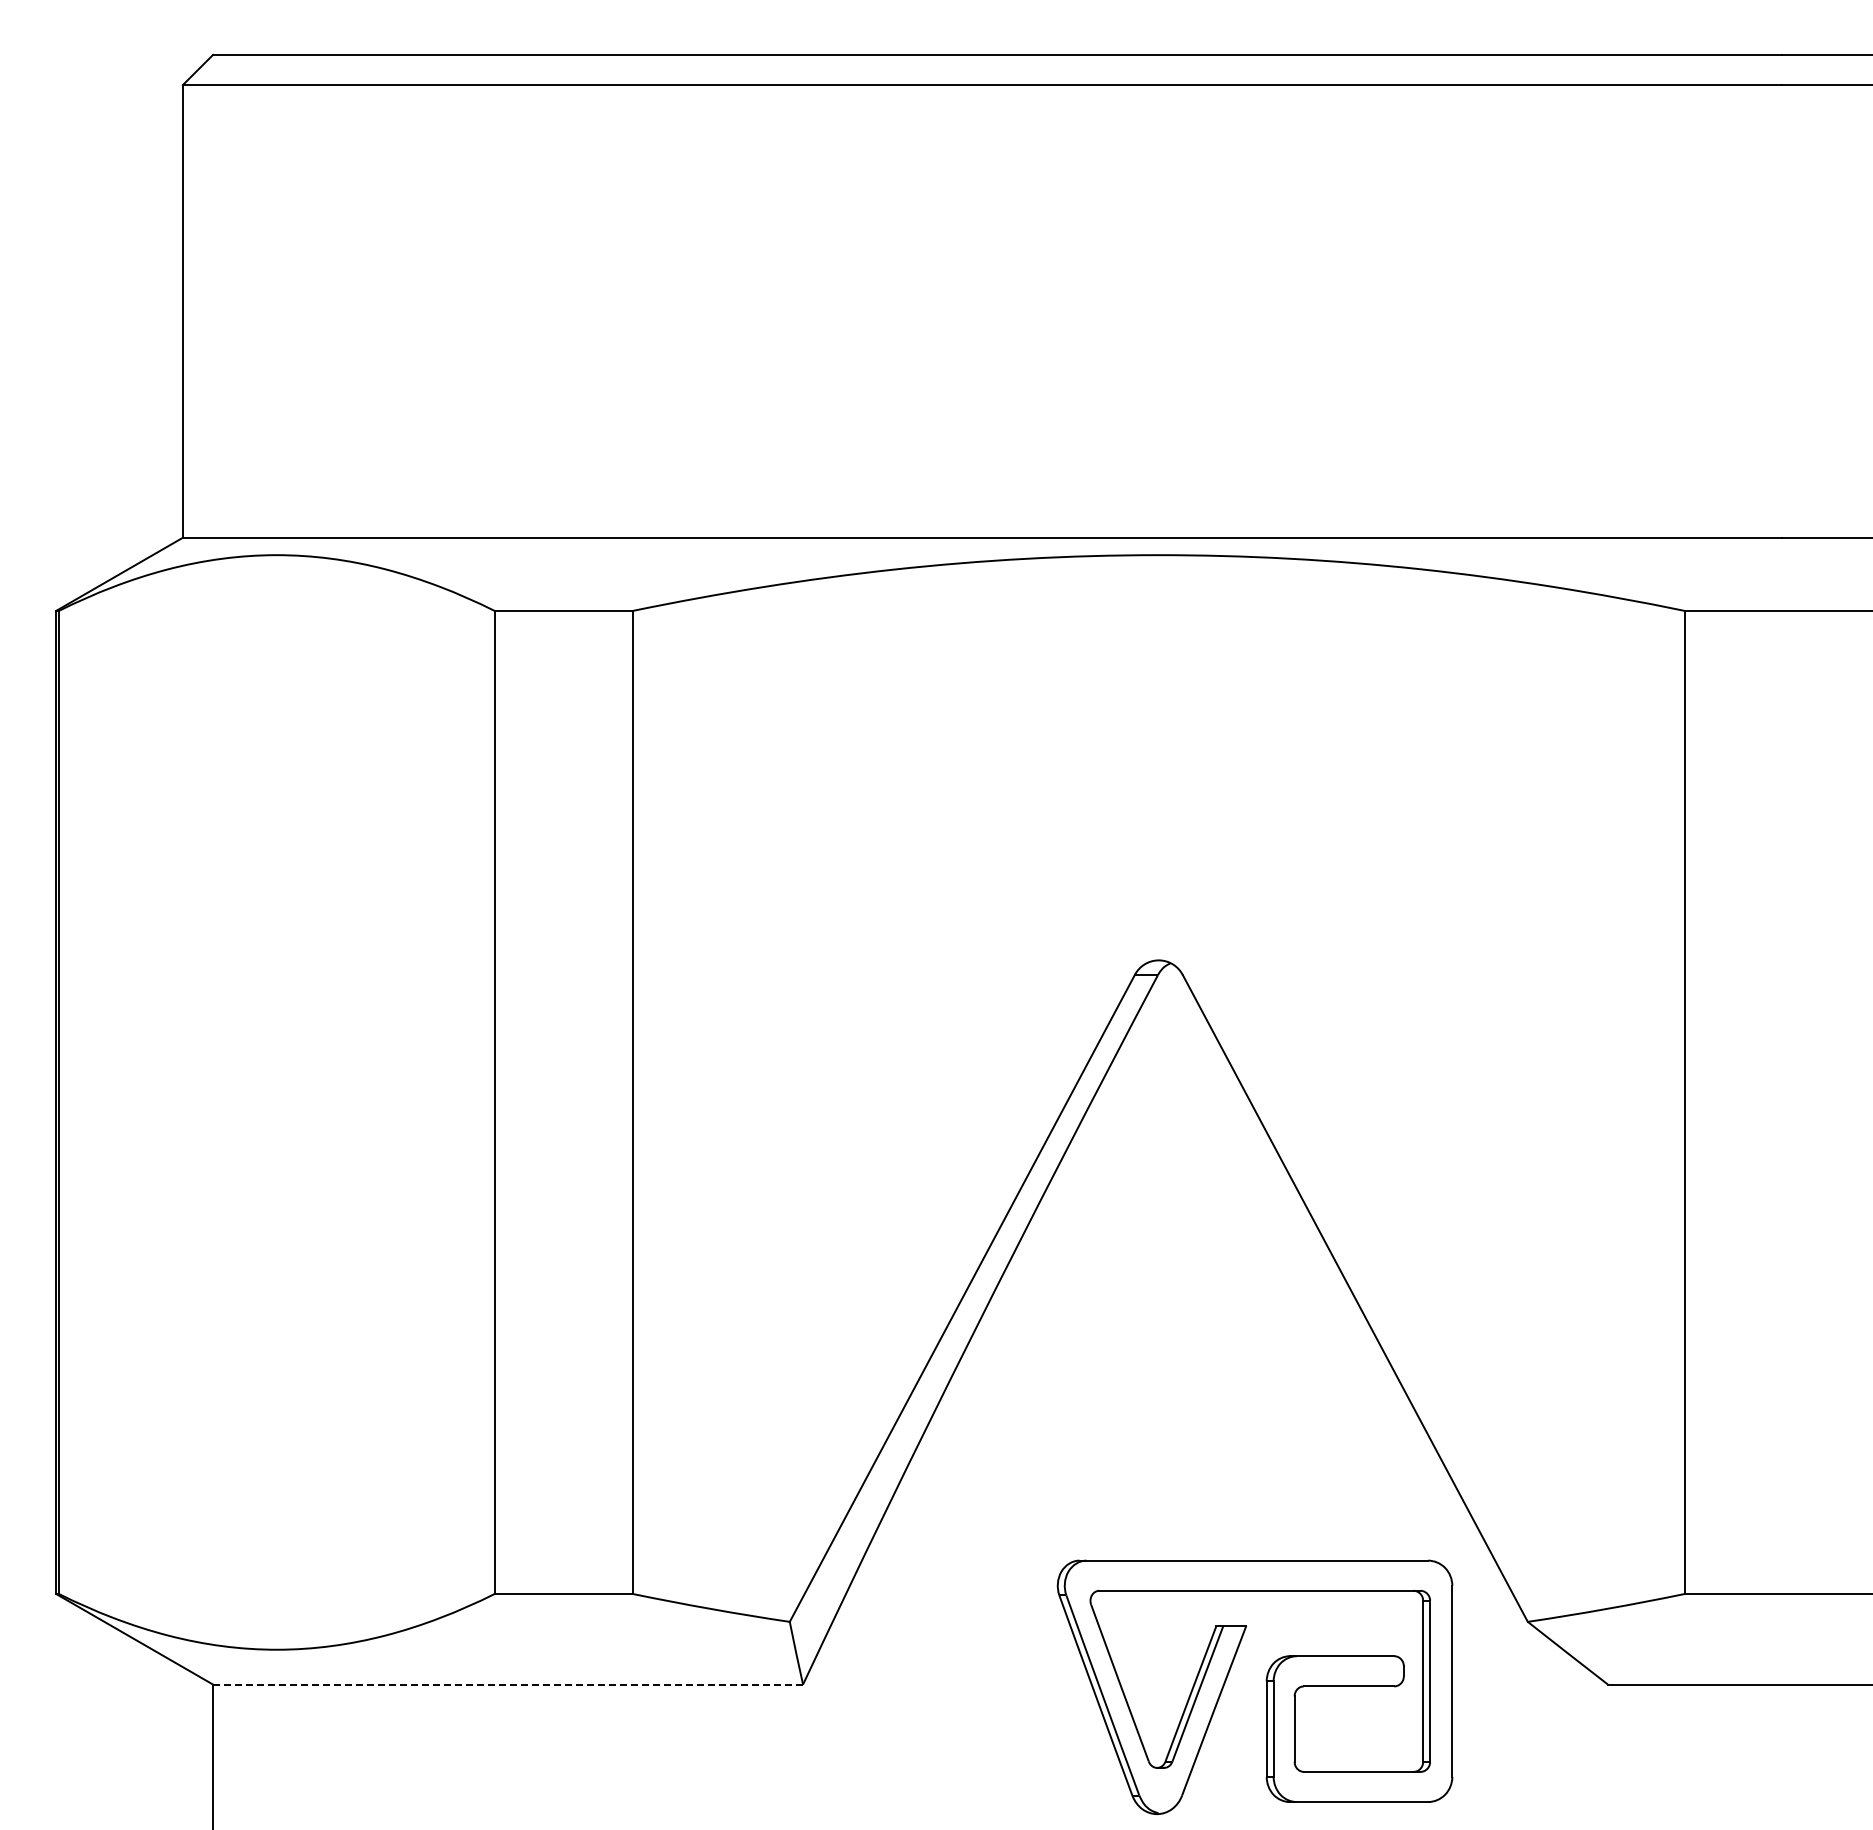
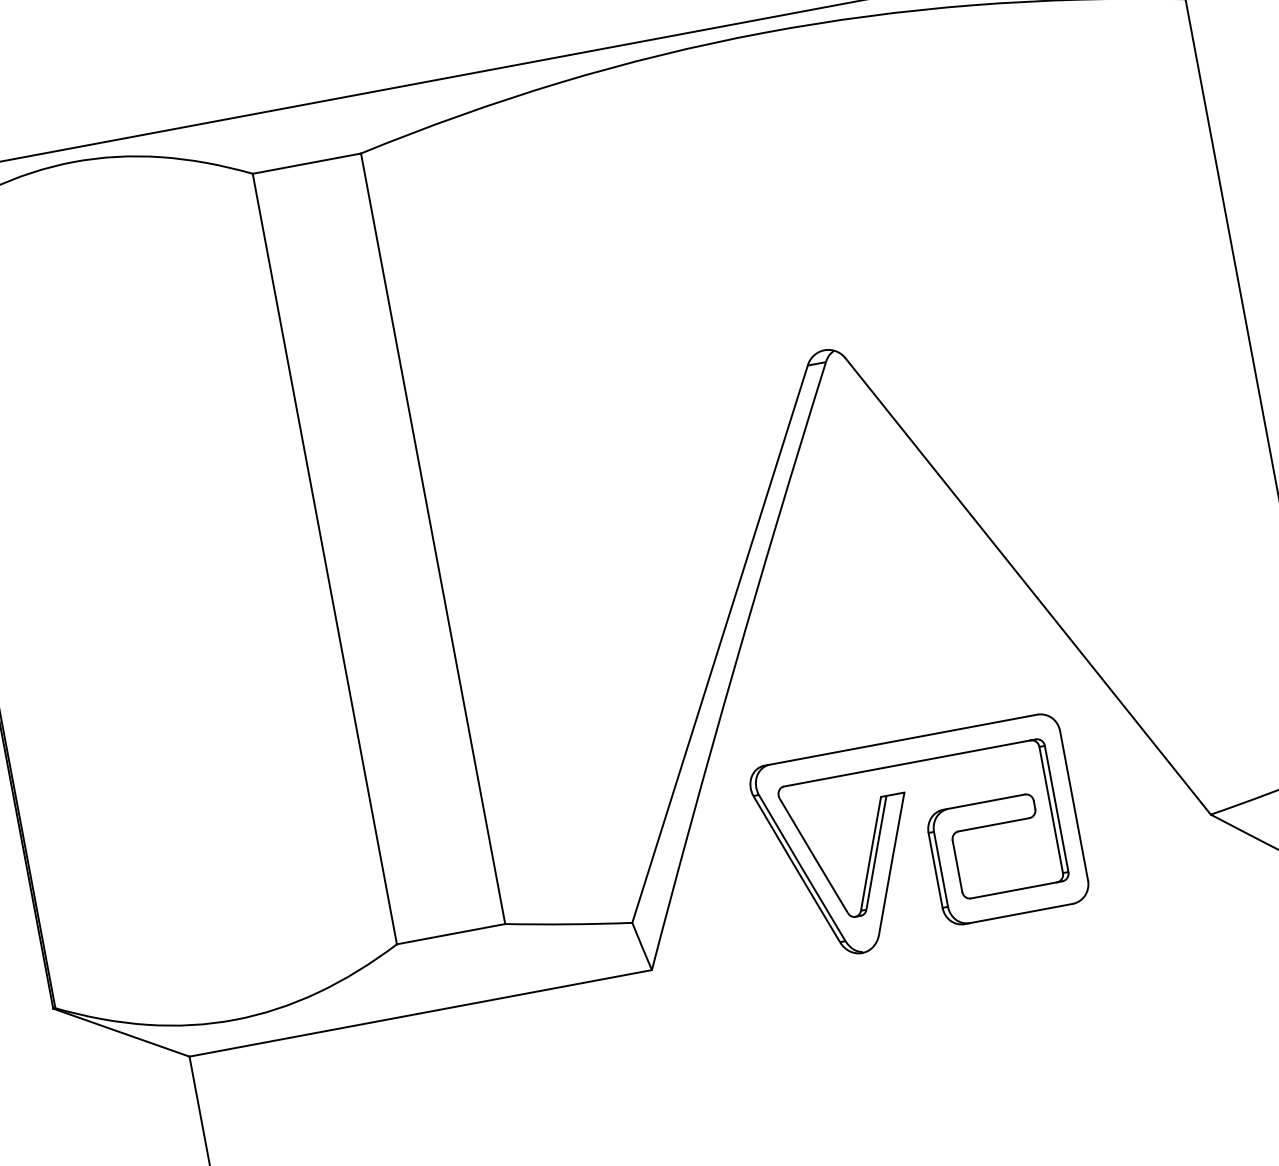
line: (508, 1684) -> (421, 1013), dashed -> solid
part: (1266, 1686) -> (929, 837), moved

